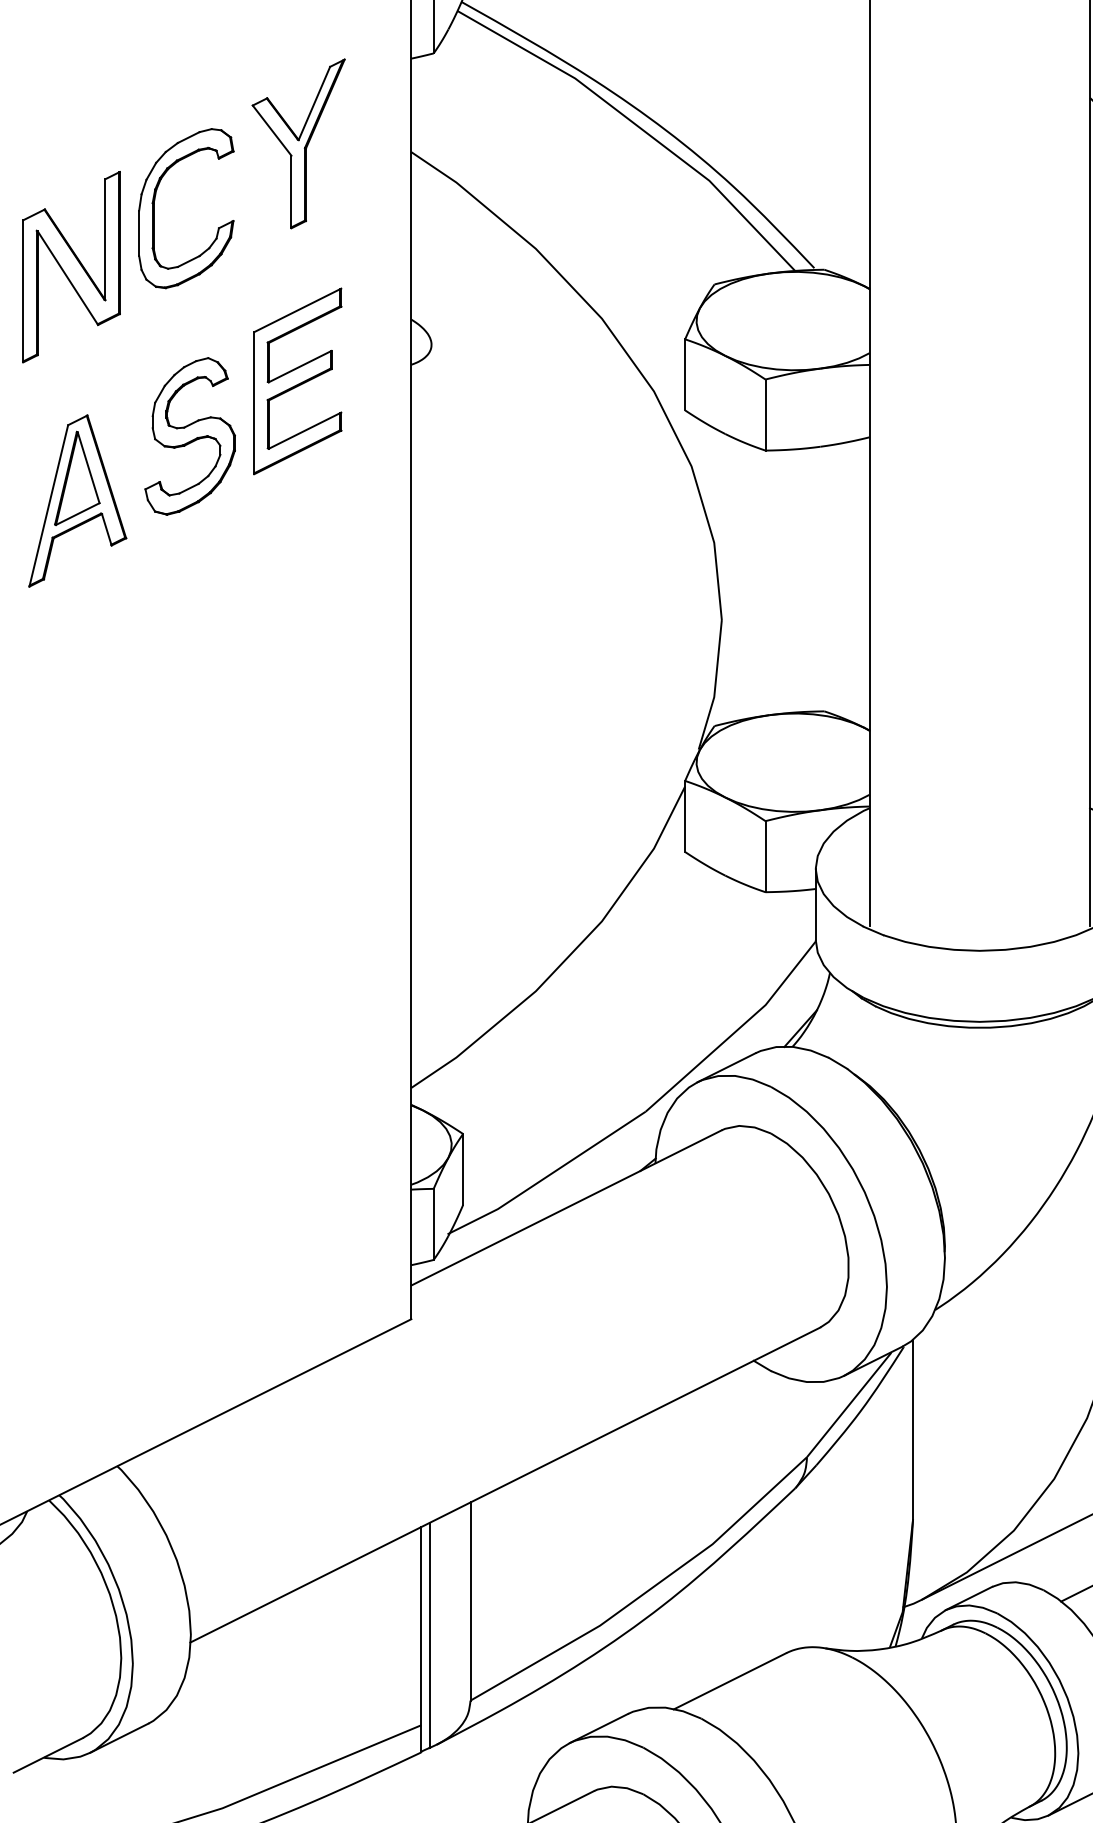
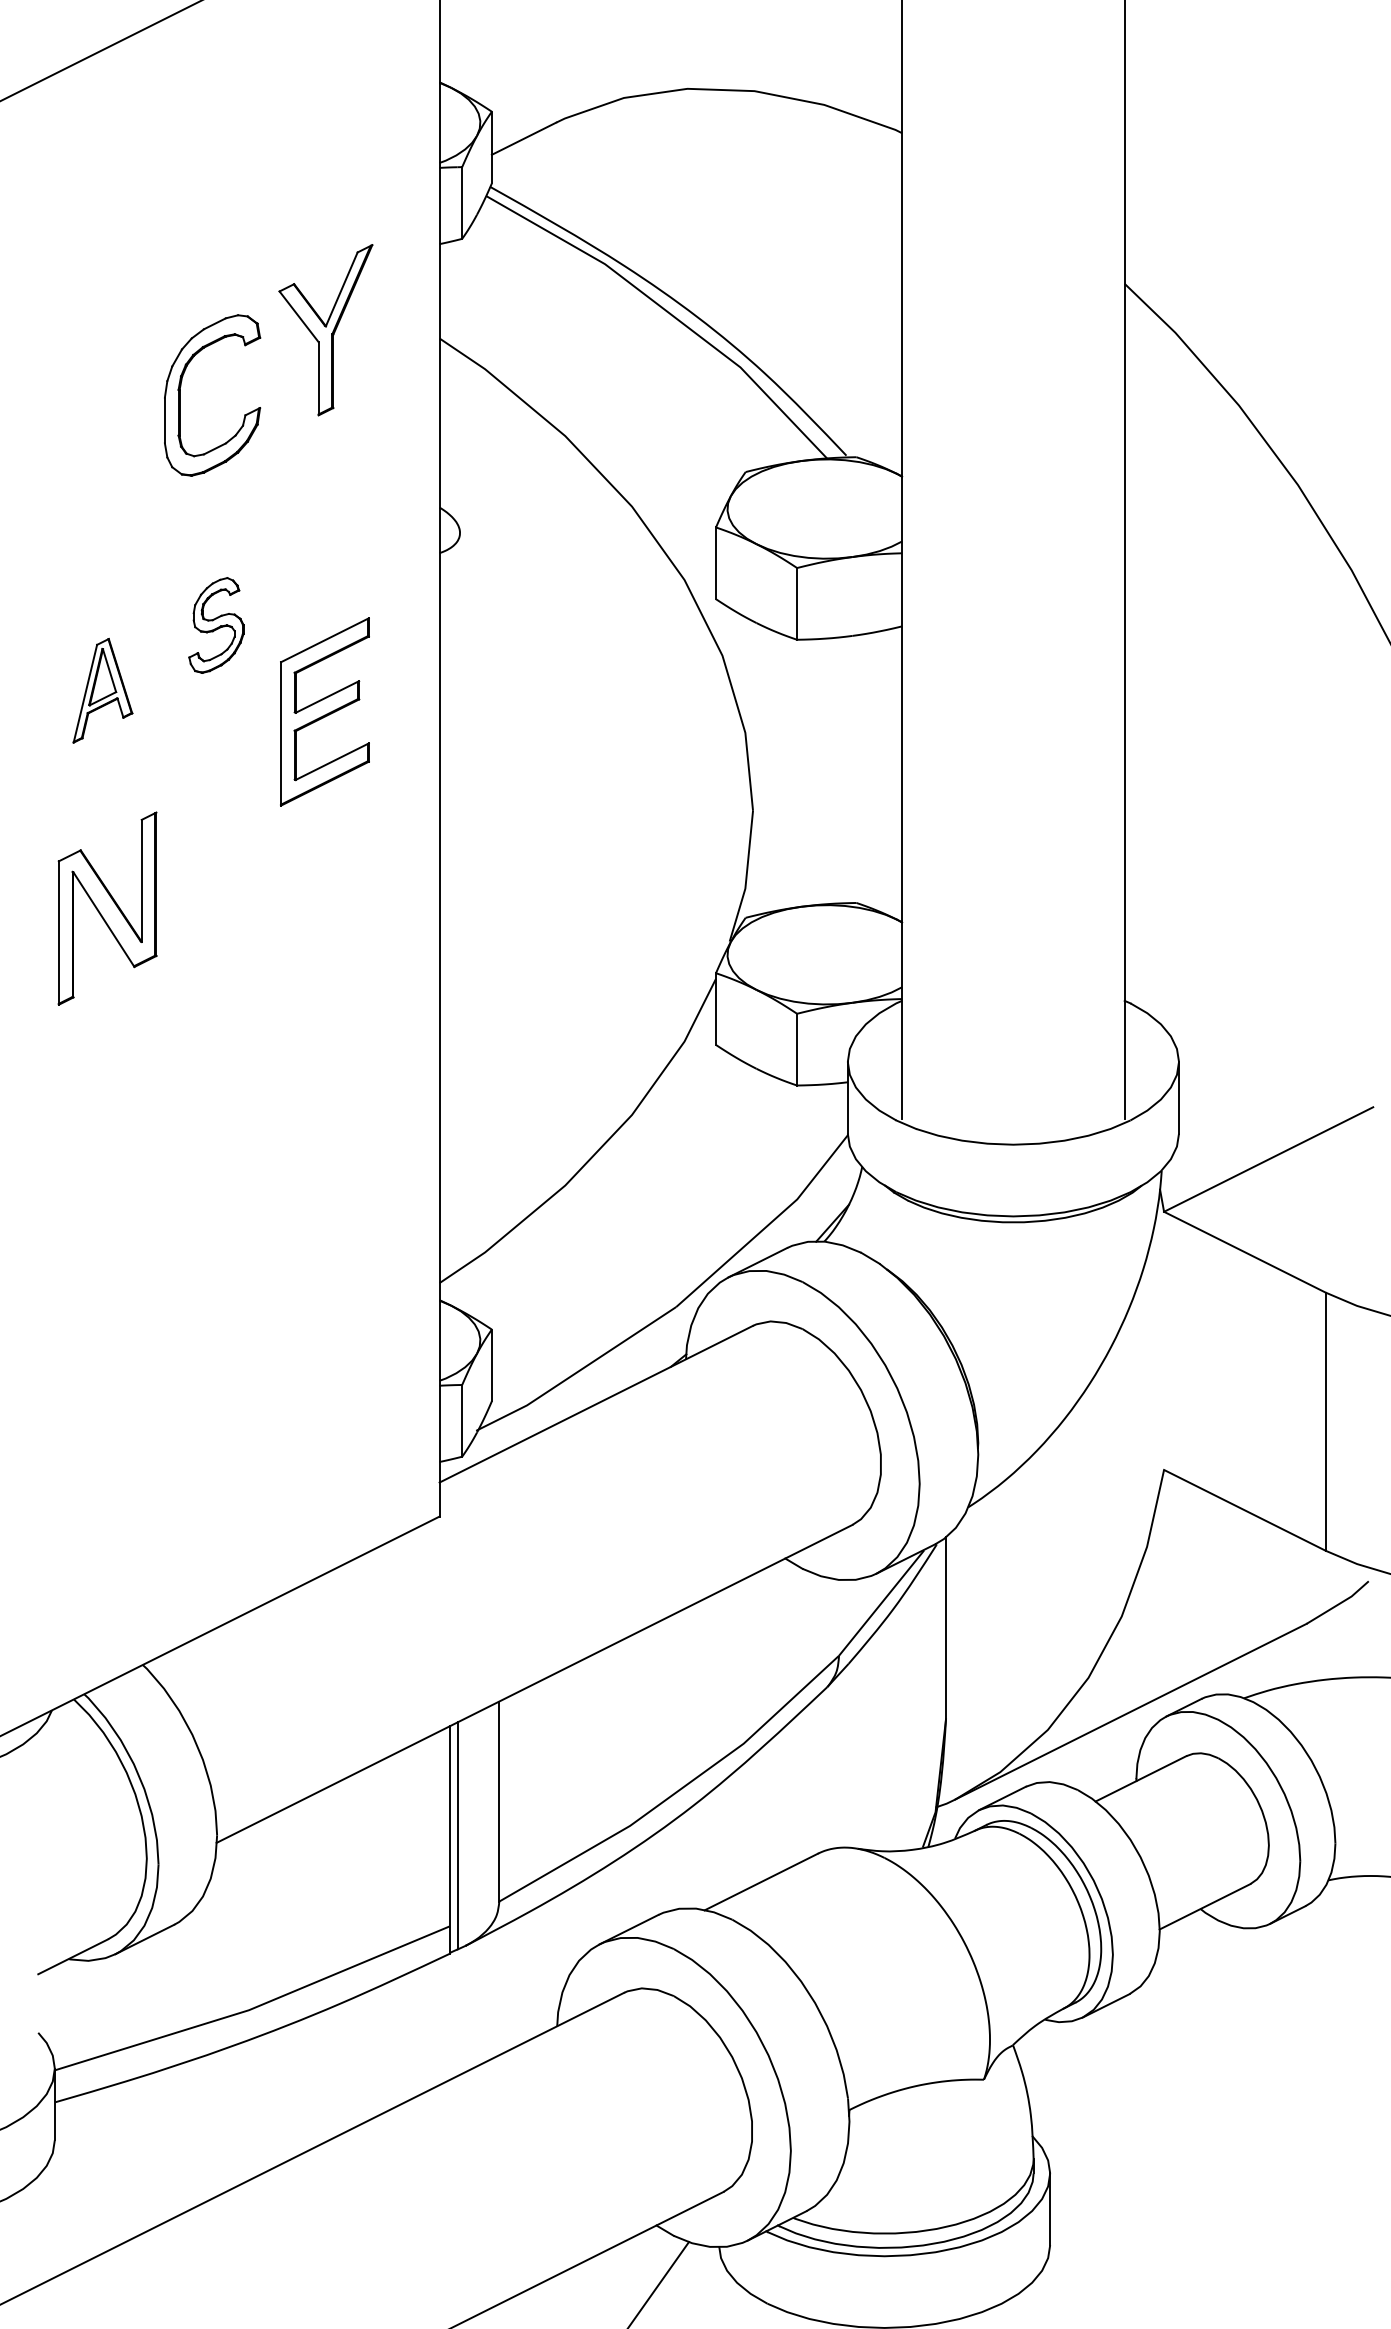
part: (71, 267) -> (107, 908), moved
part: (297, 380) -> (324, 711), moved
part: (190, 436) -> (216, 625), size x0.6
part: (77, 500) -> (102, 690), size x0.6

